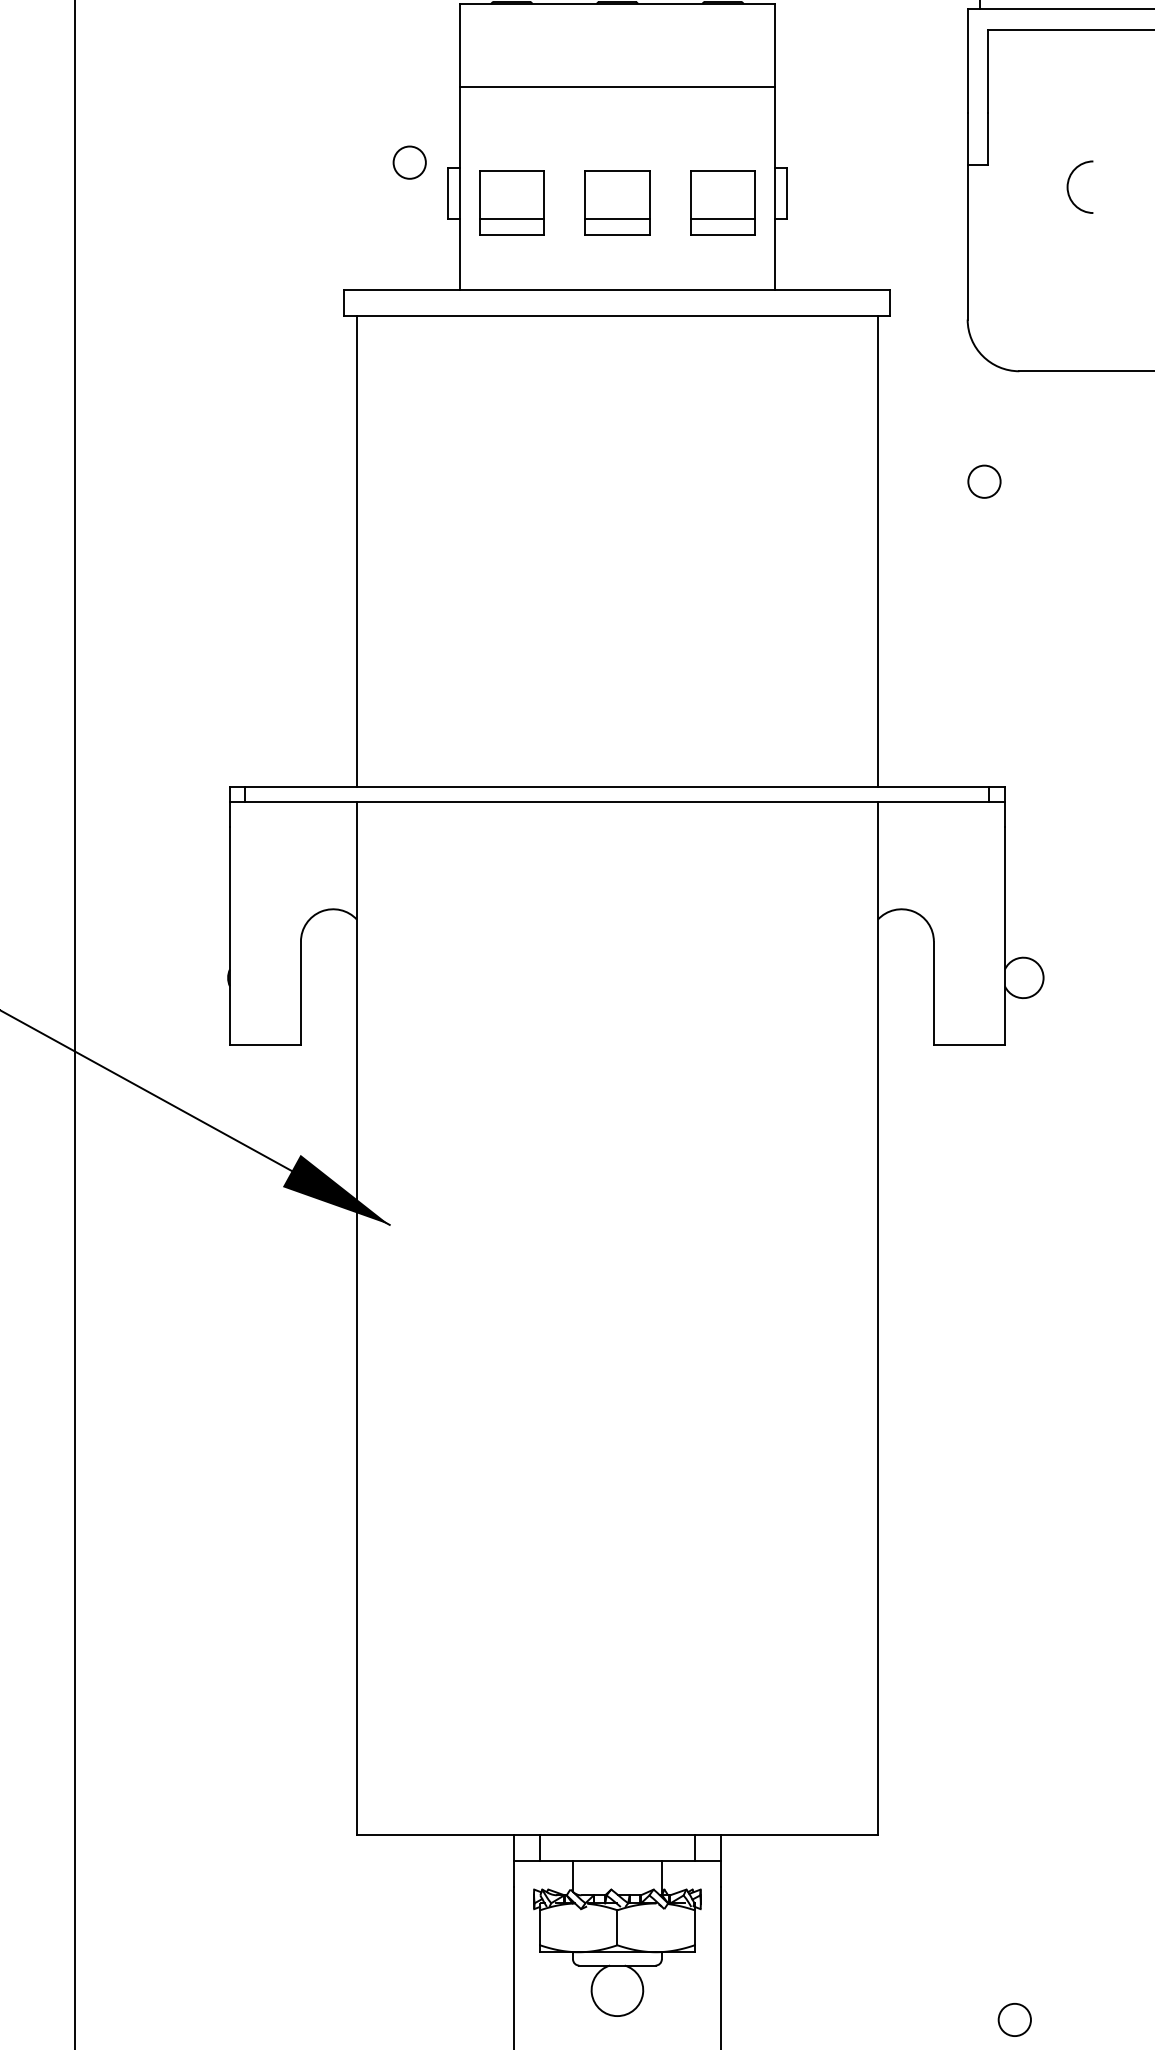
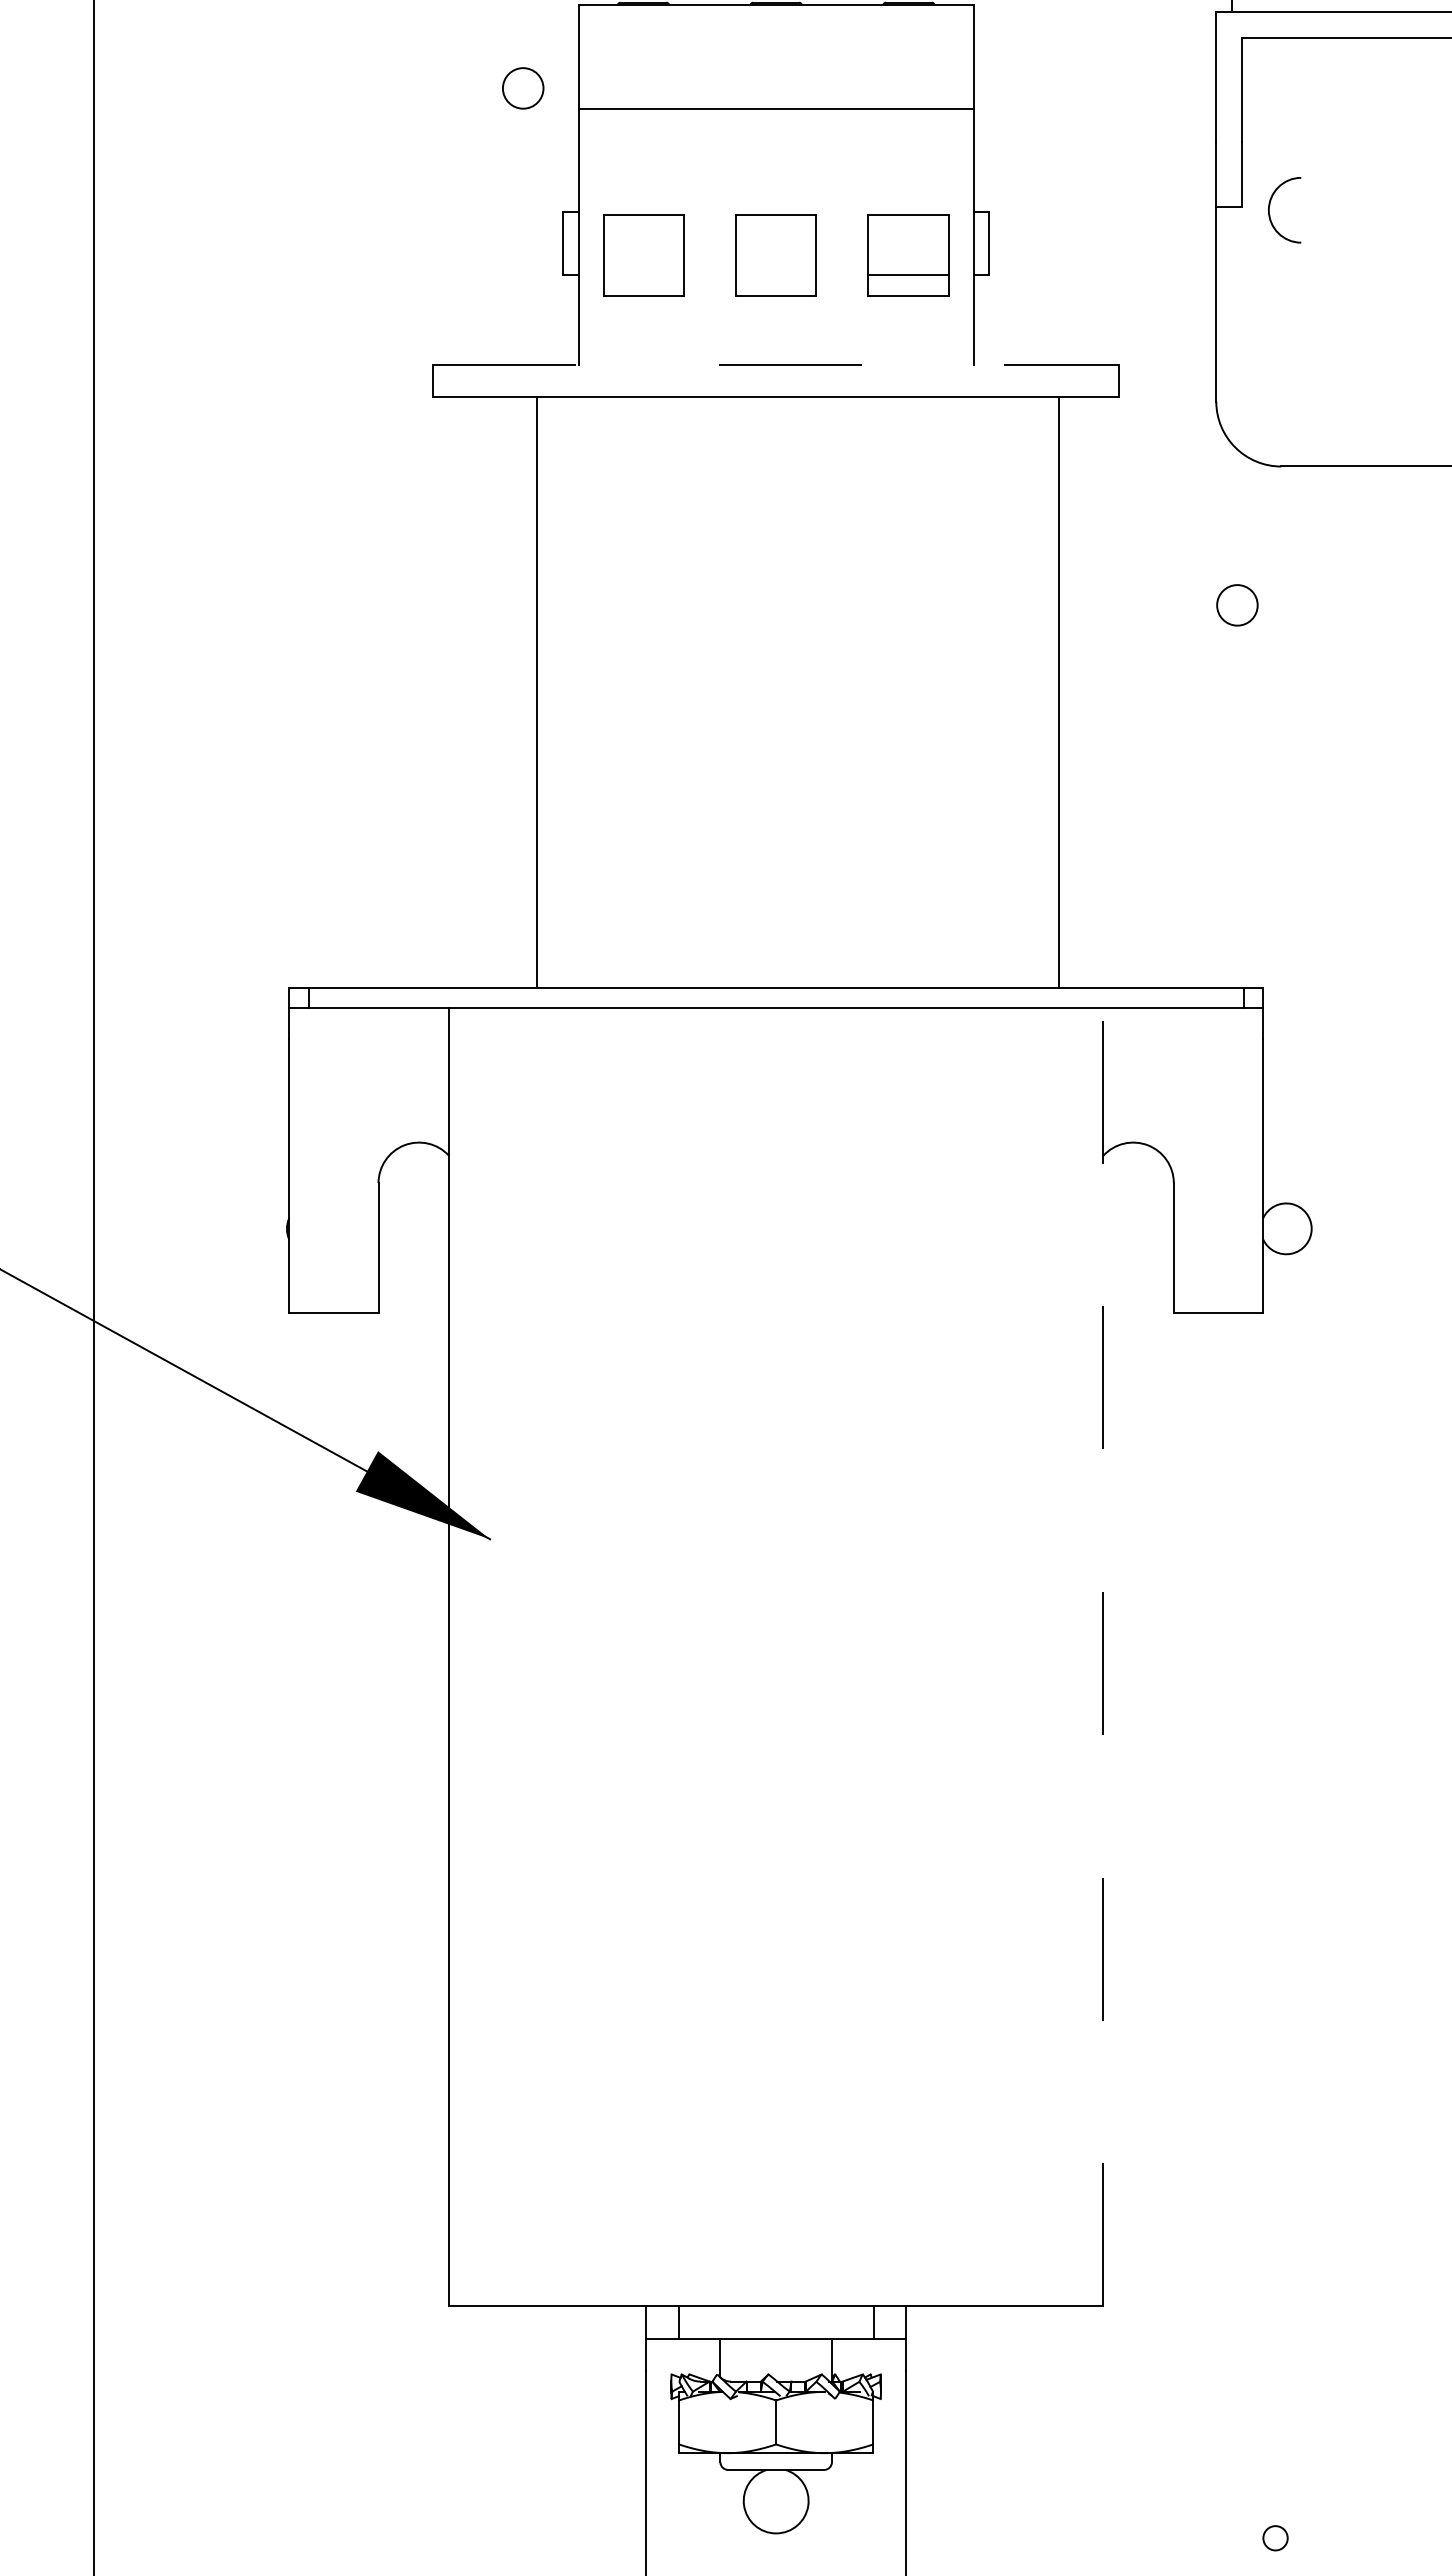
circle: (409, 162) -> (523, 88), moved
arc: (1068, 190) -> (1270, 214), moved
line: (511, 219) -> (643, 275), removed
line: (616, 219) -> (775, 275), removed
line: (617, 290) -> (776, 364), solid -> dashed
line: (356, 551) -> (536, 692), moved
line: (877, 551) -> (1059, 692), moved
line: (877, 1318) -> (1103, 1656), solid -> dashed
circle: (1014, 2020) -> (1275, 2538), size x0.6

